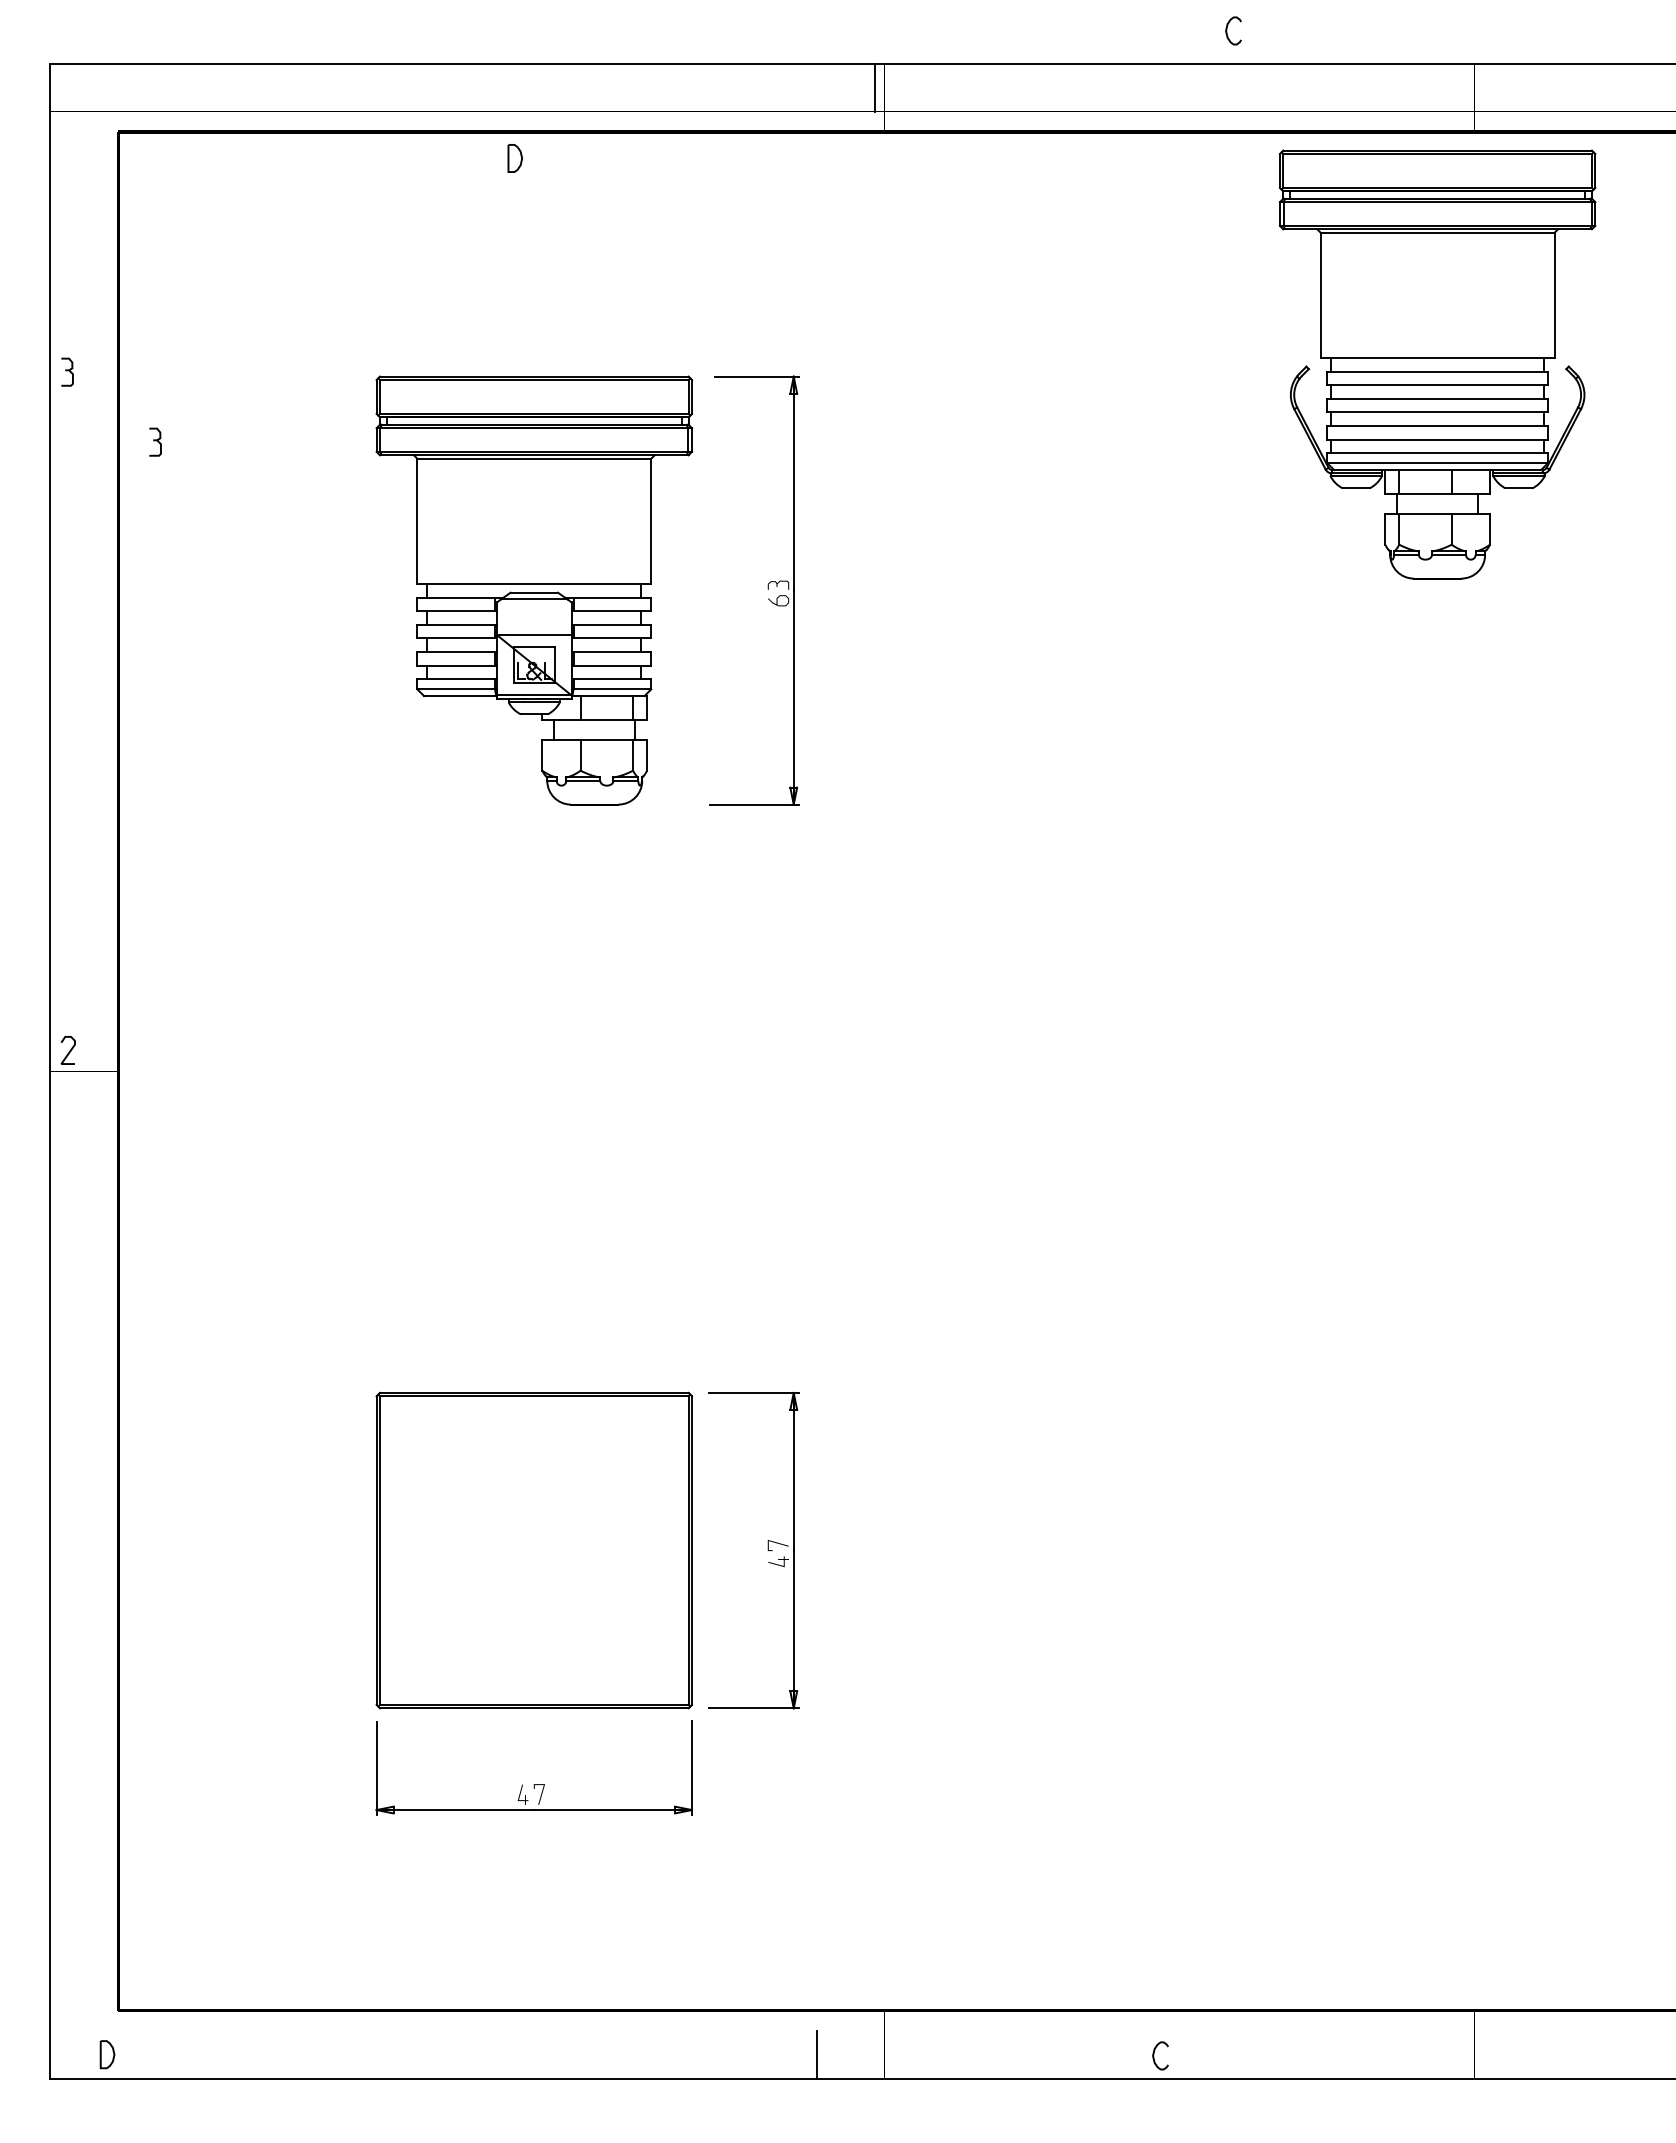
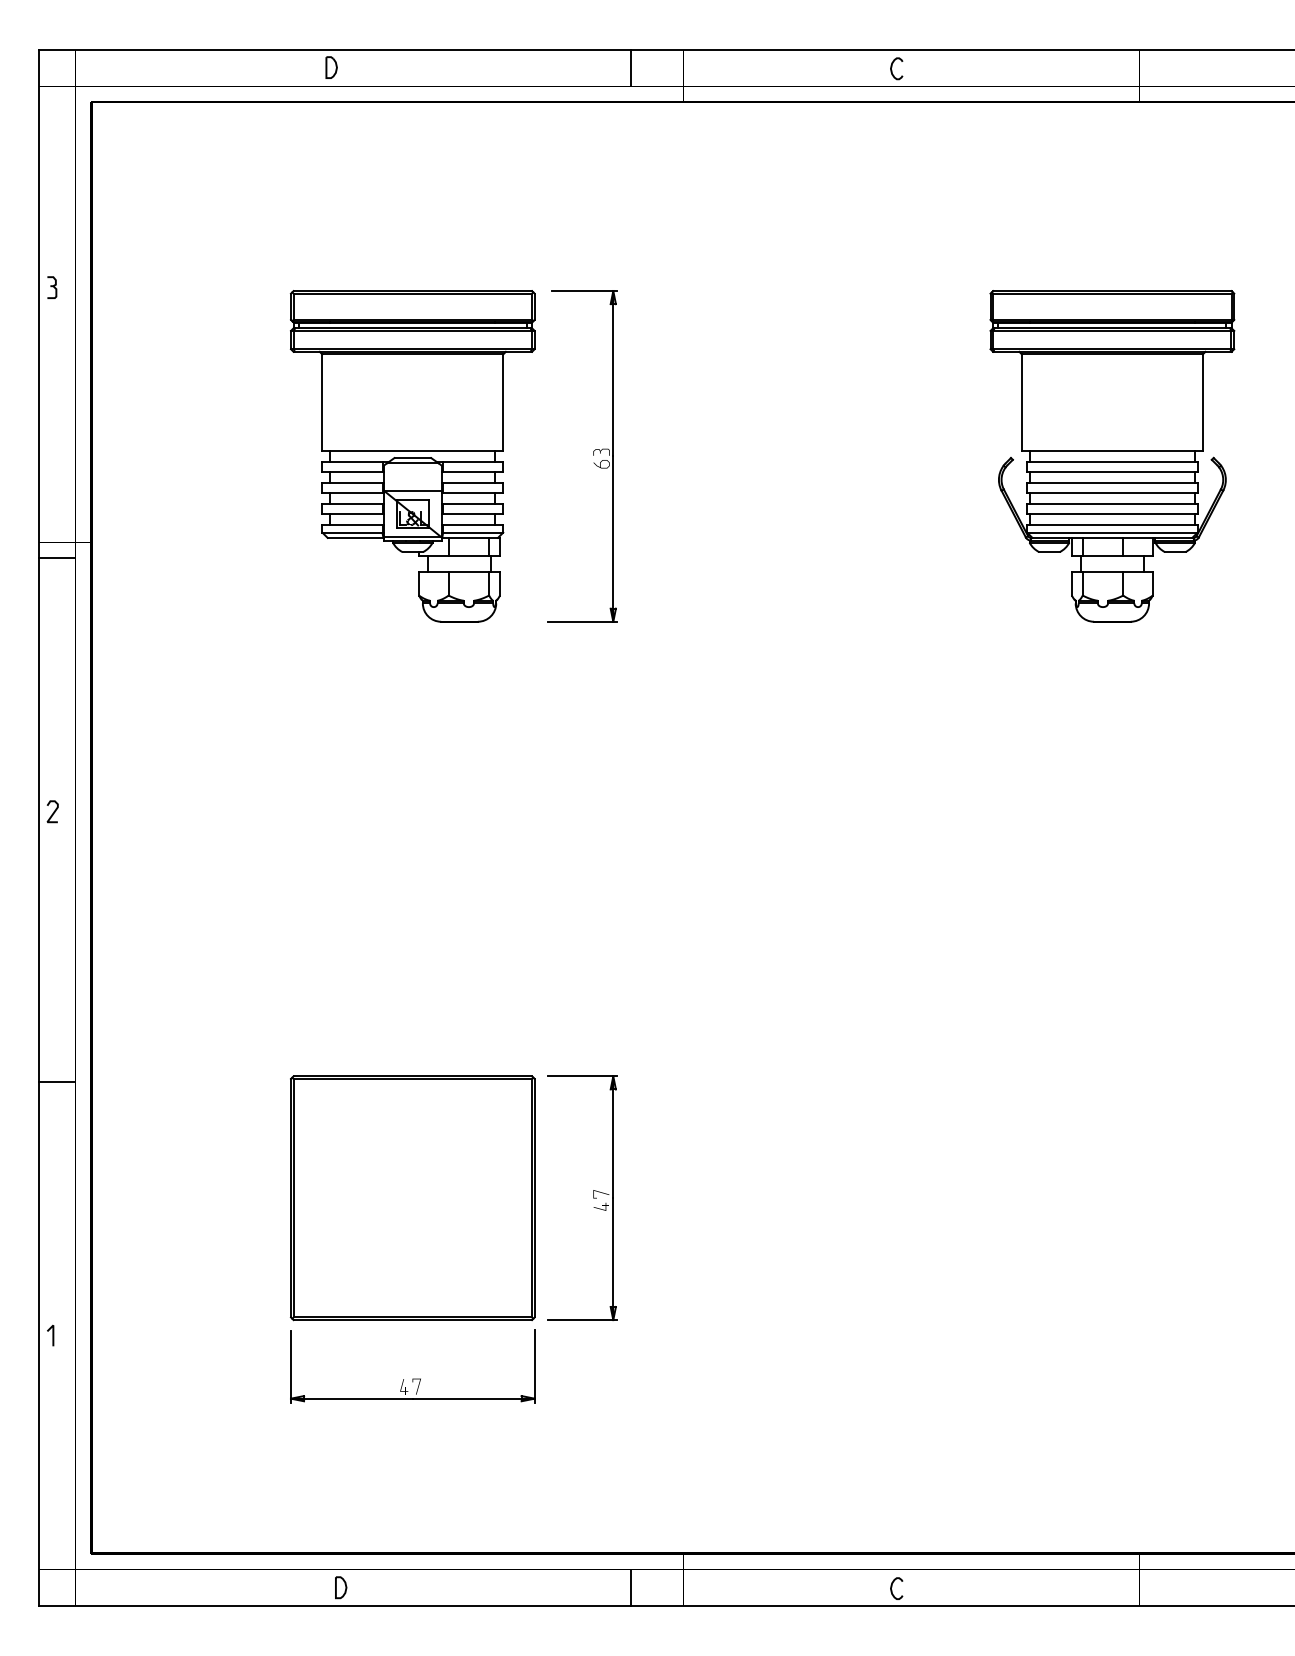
curve: (1227, 30) -> (892, 68), moved
line: (874, 87) -> (630, 67), moved
part: (514, 158) -> (331, 67), moved
part: (1437, 364) -> (1112, 456), moved
part: (155, 441) -> (120, 341), removed
line: (73, 722) -> (56, 558), added
line: (73, 1400) -> (56, 1082), added
line: (68, 1728) -> (52, 1335), added
part: (107, 2054) -> (341, 1587), moved

